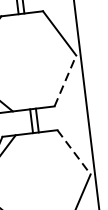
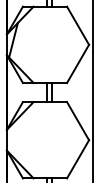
line: (65, 80) -> (78, 63), dashed -> solid
line: (74, 152) -> (78, 121), dashed -> solid

